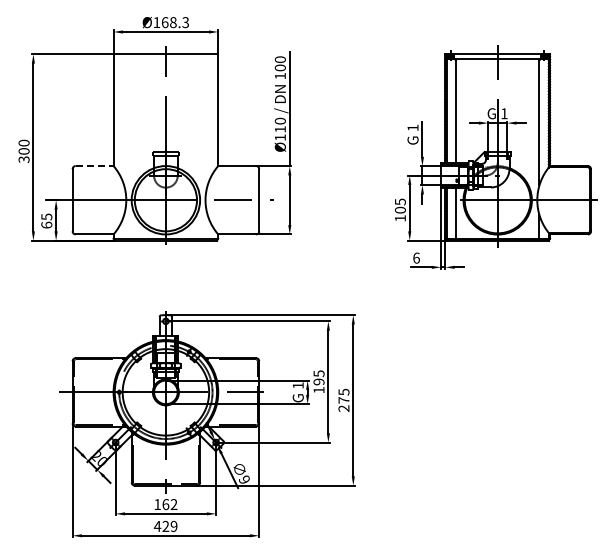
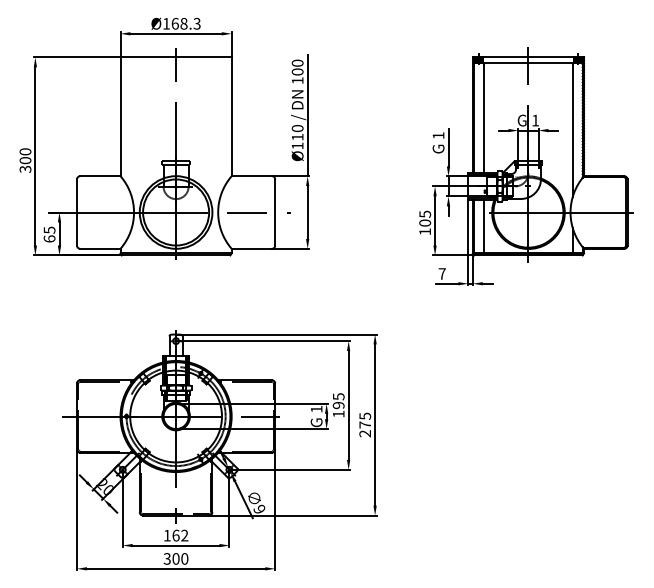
line: (94, 166) -> (100, 176), dashed -> solid
text: (416, 257) -> (442, 273), 6 -> 7
text: (165, 525) -> (175, 557), 429 -> 300

